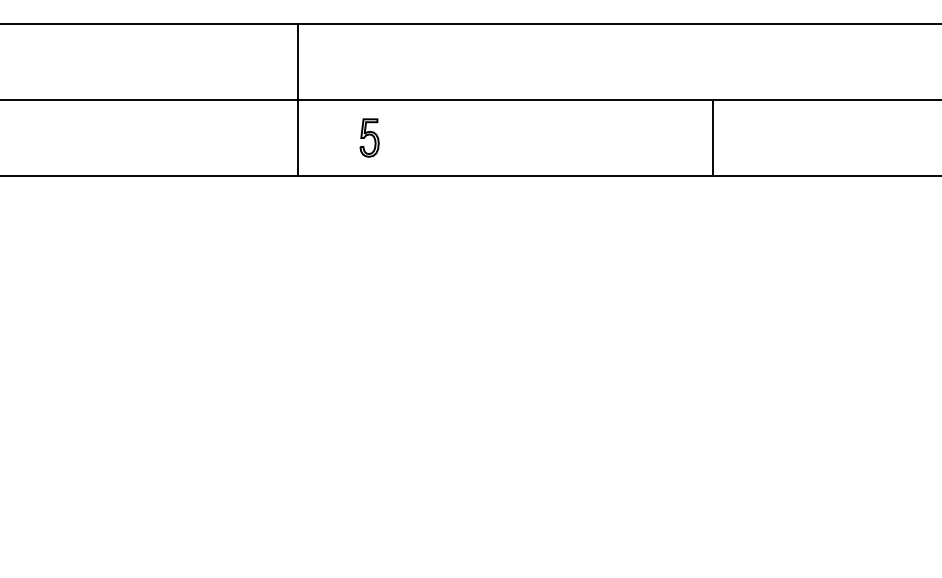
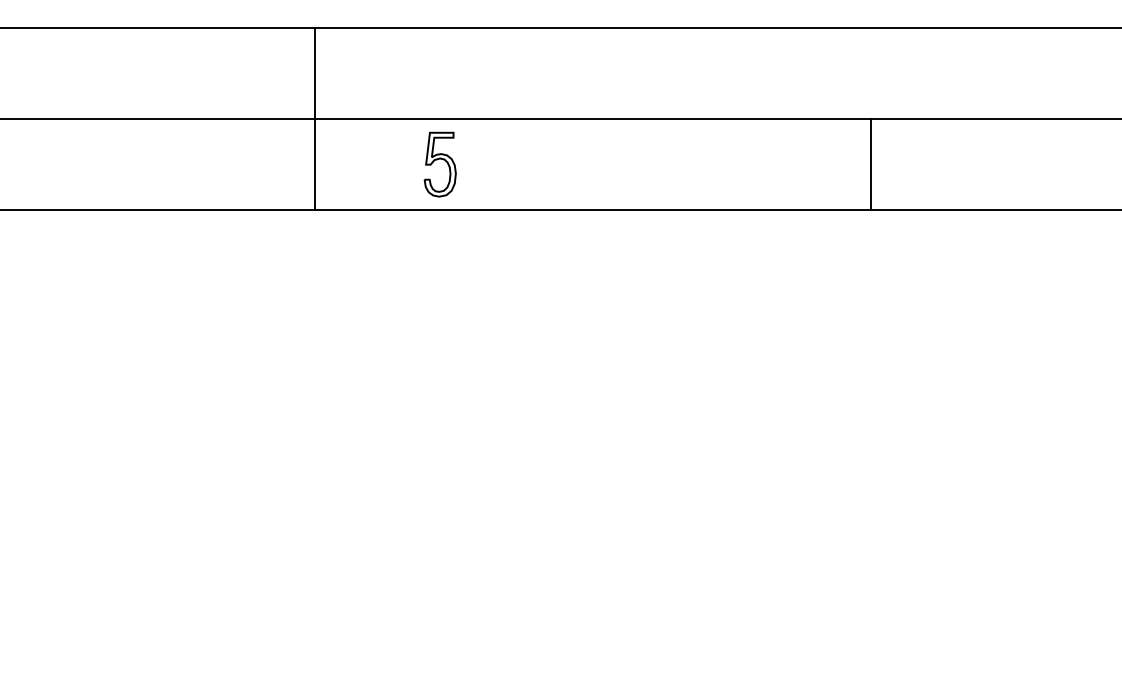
line: (298, 99) -> (314, 118), moved
part: (369, 137) -> (440, 164), size x1.43
line: (713, 137) -> (871, 164), moved

